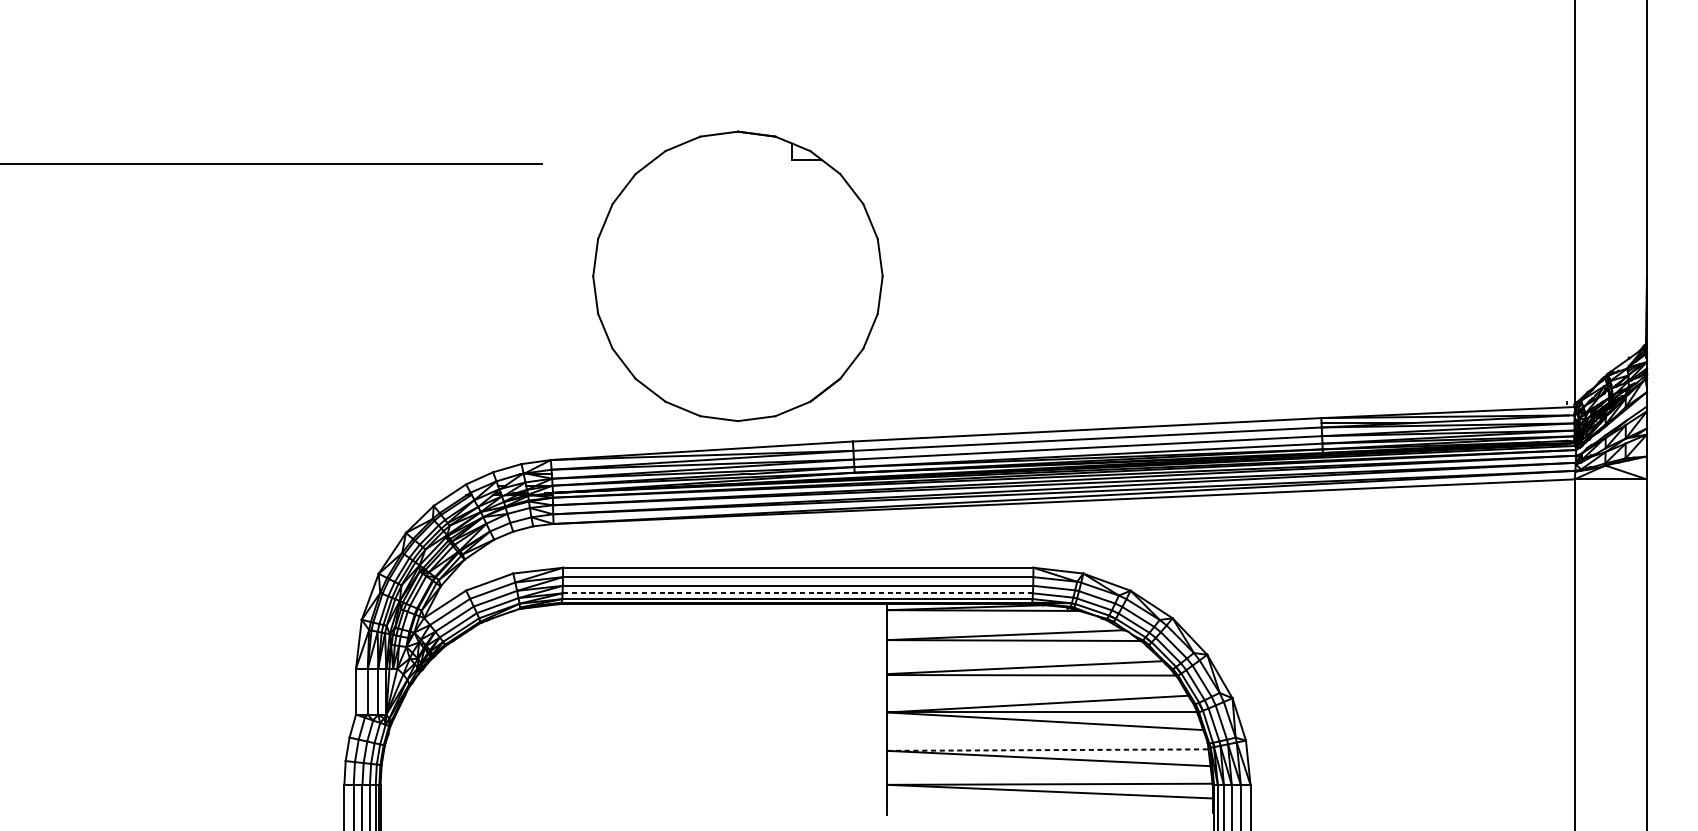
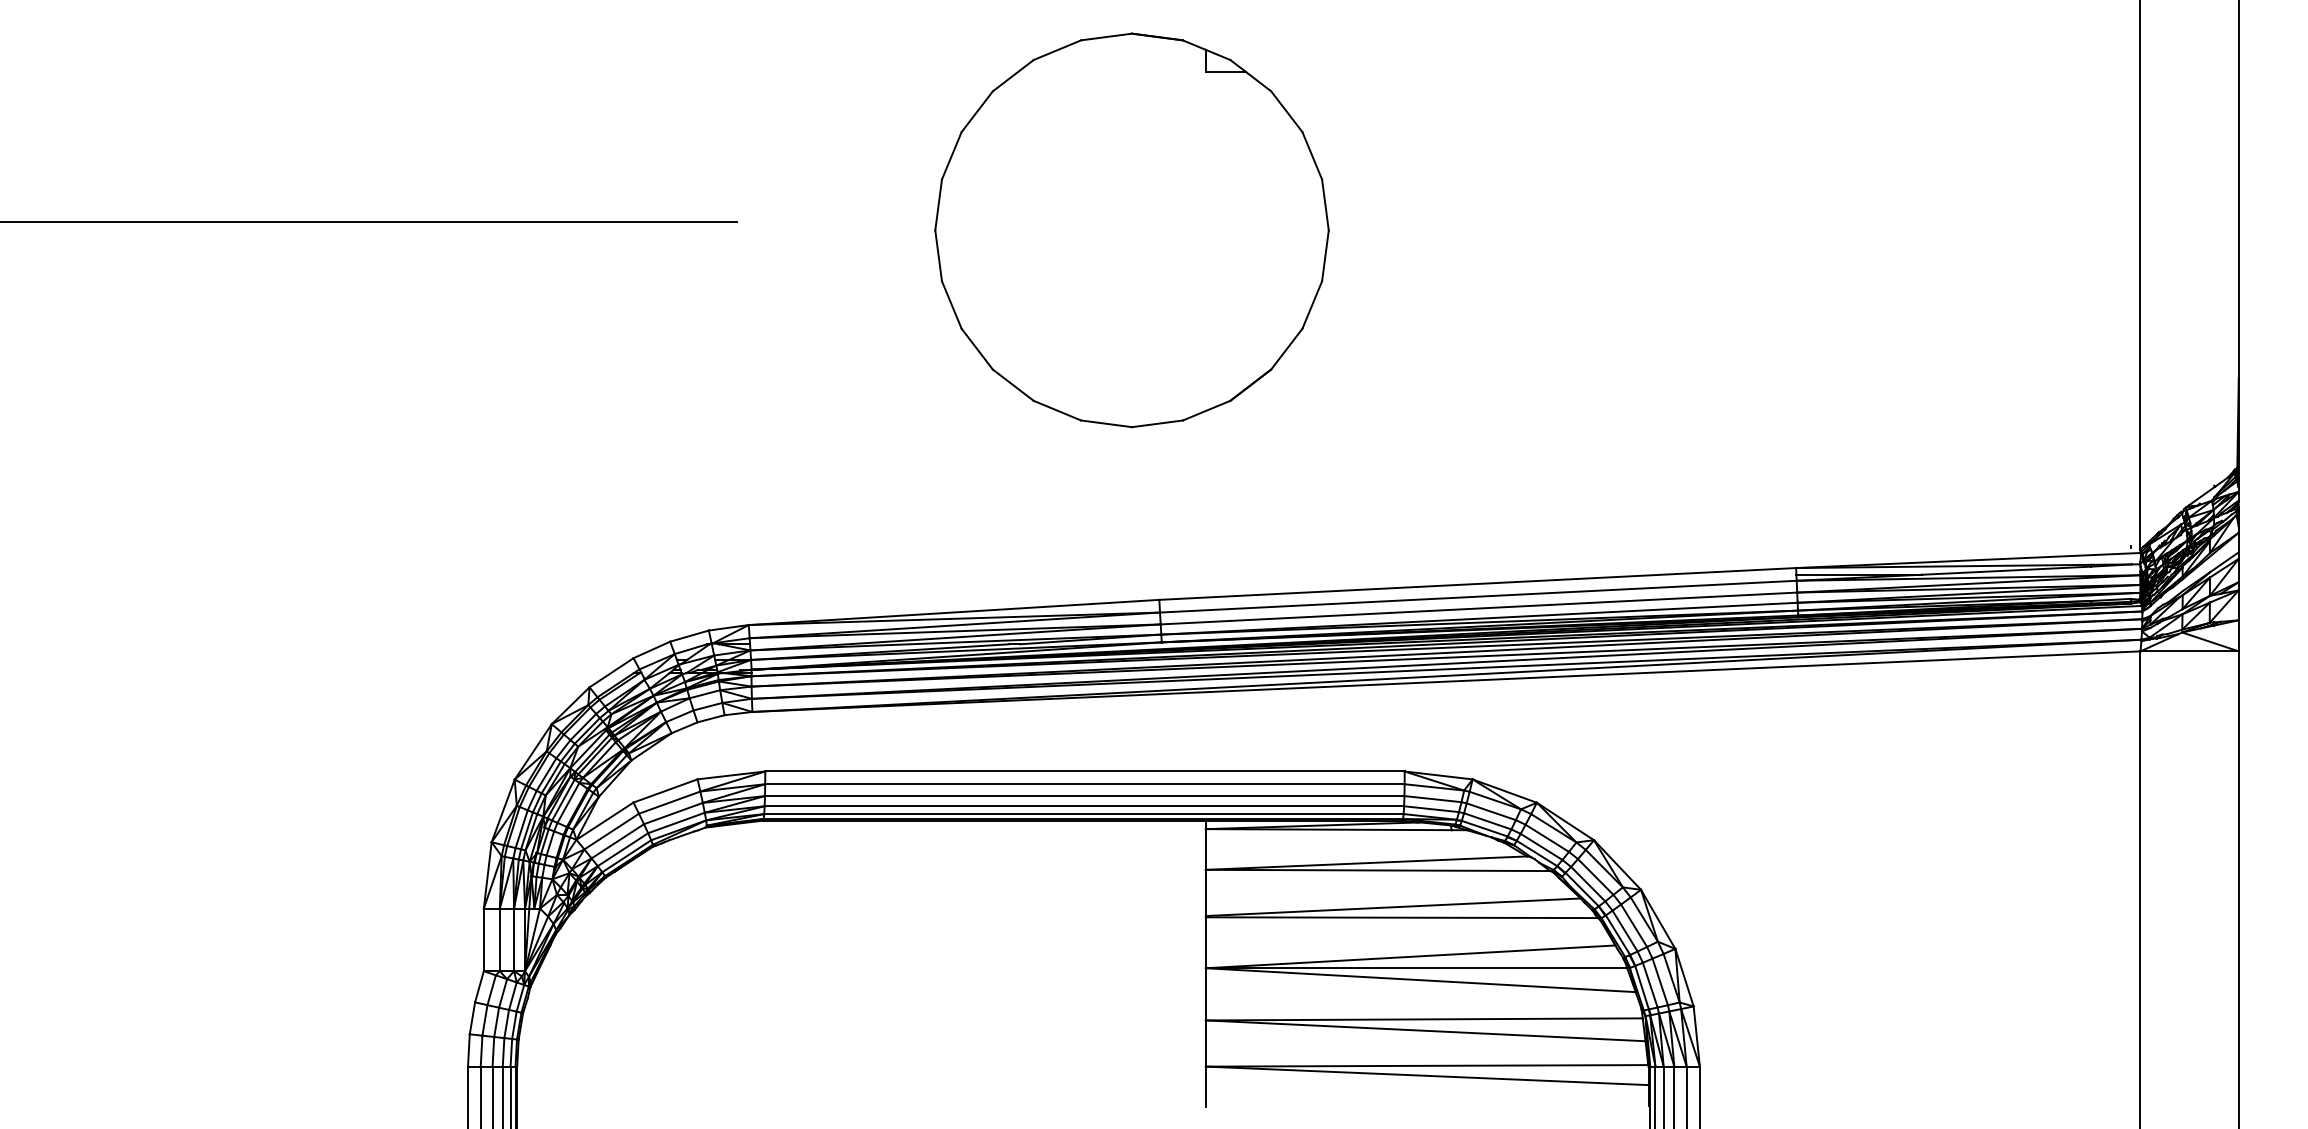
part: (737, 276) -> (1131, 230), moved
line: (797, 593) -> (1084, 806), dashed -> solid
line: (1047, 750) -> (1424, 1019), dashed -> solid

